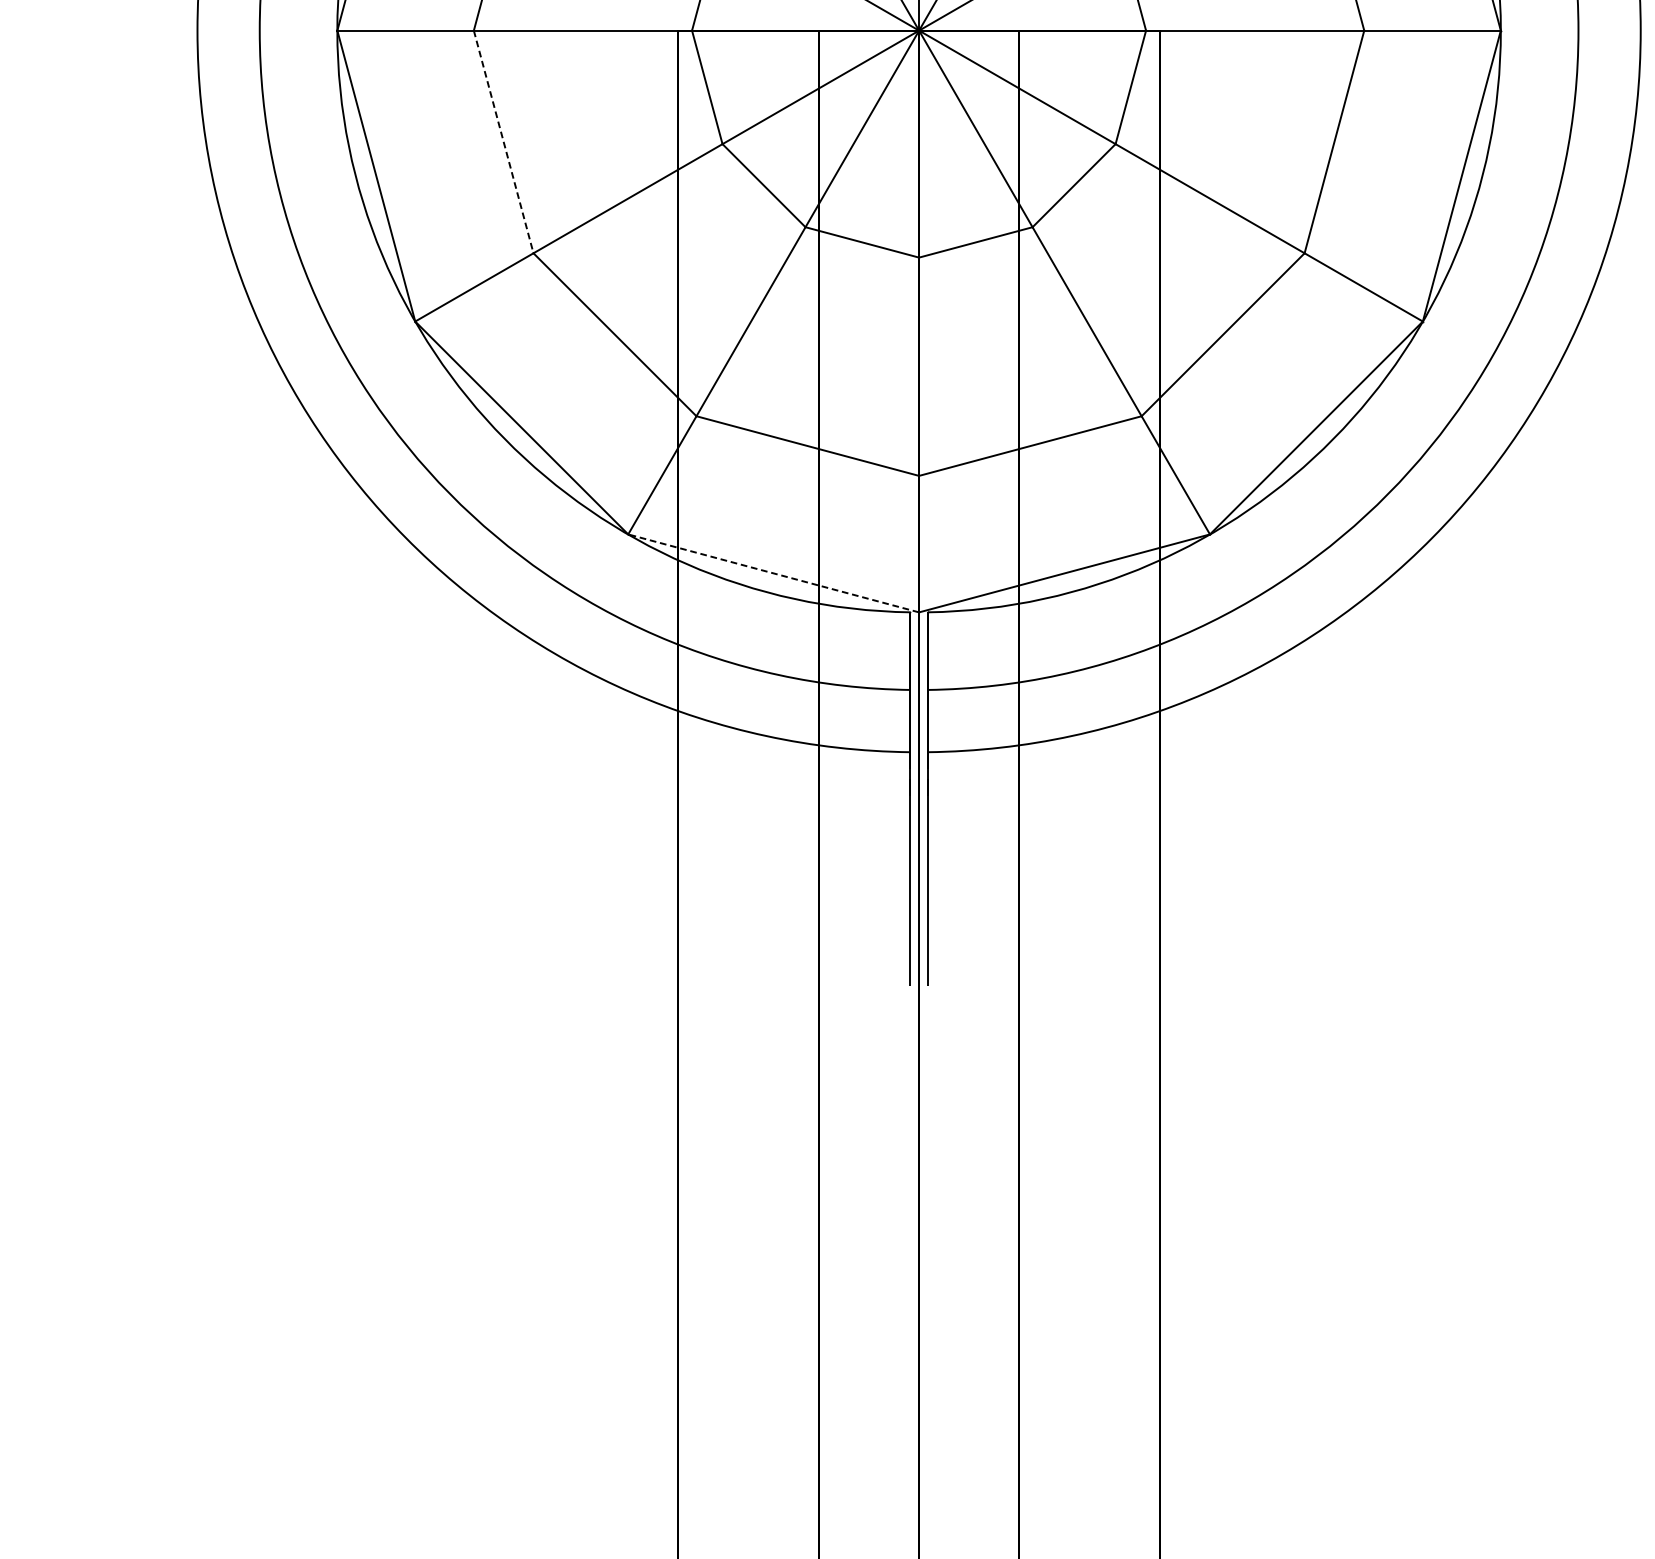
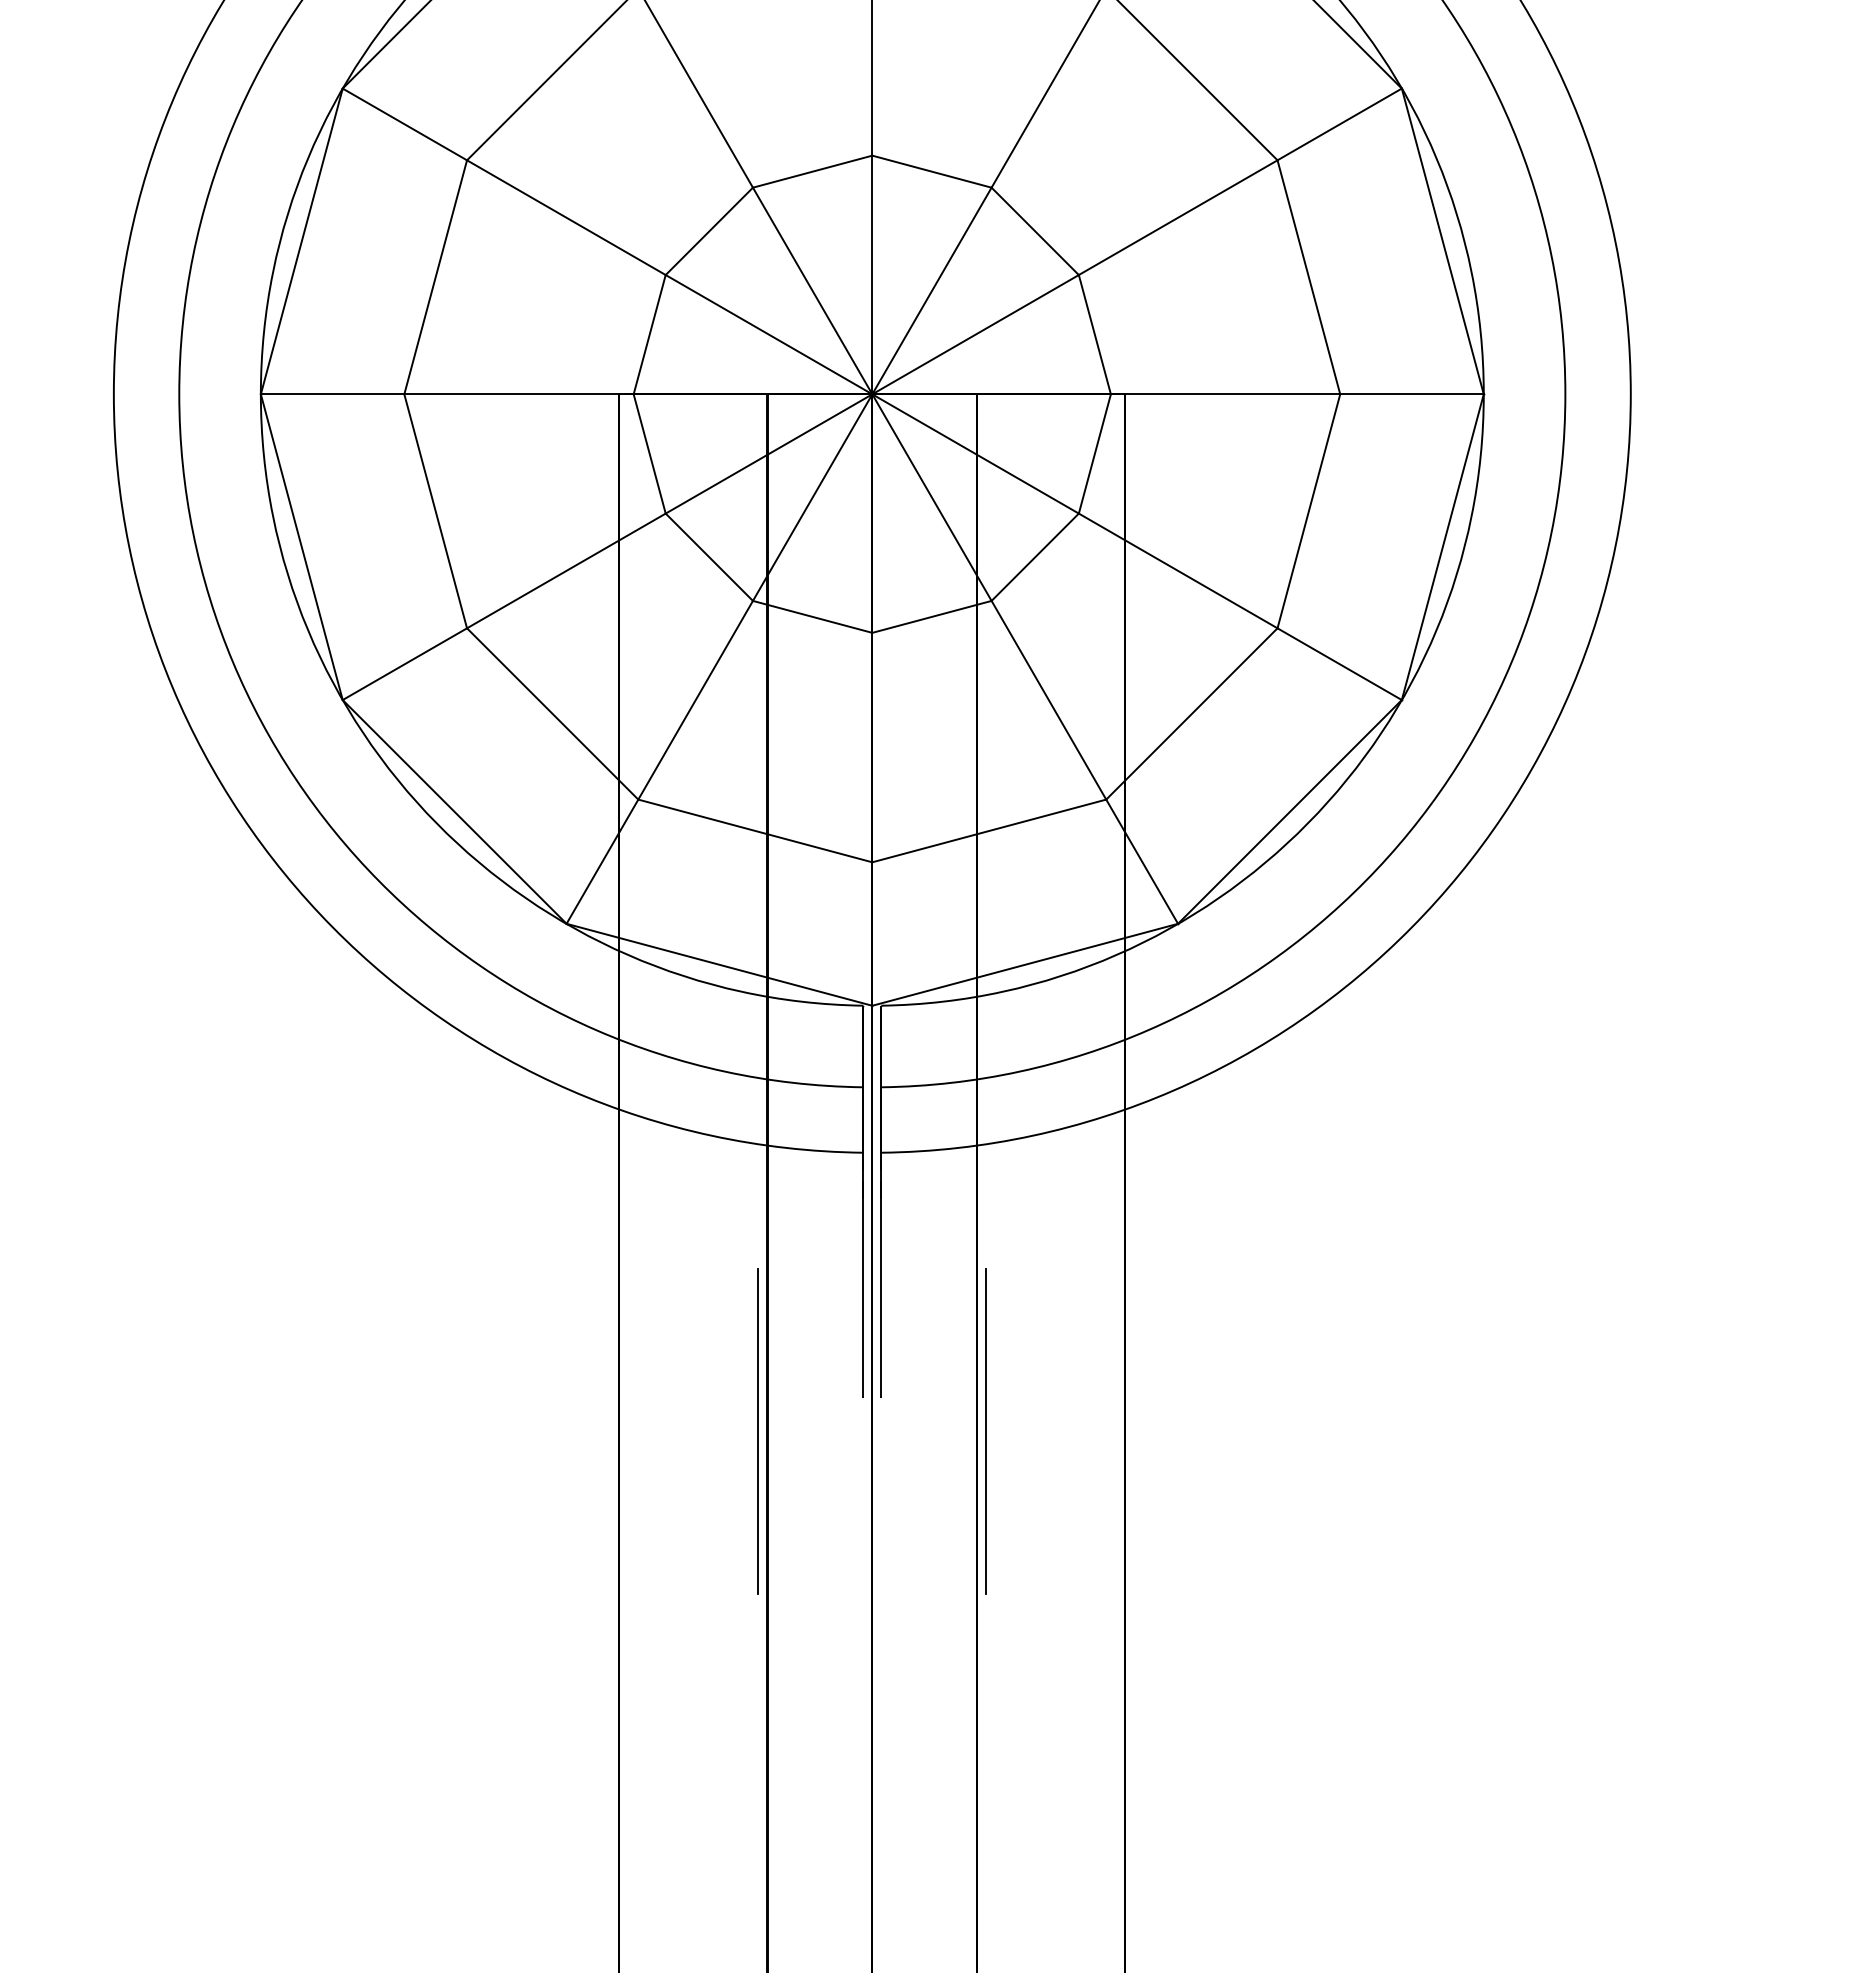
line: (503, 142) -> (435, 511), dashed -> solid
line: (772, 573) -> (718, 964), dashed -> solid
line: (810, 1016) -> (758, 1430), added
line: (1027, 1016) -> (986, 1430), added

